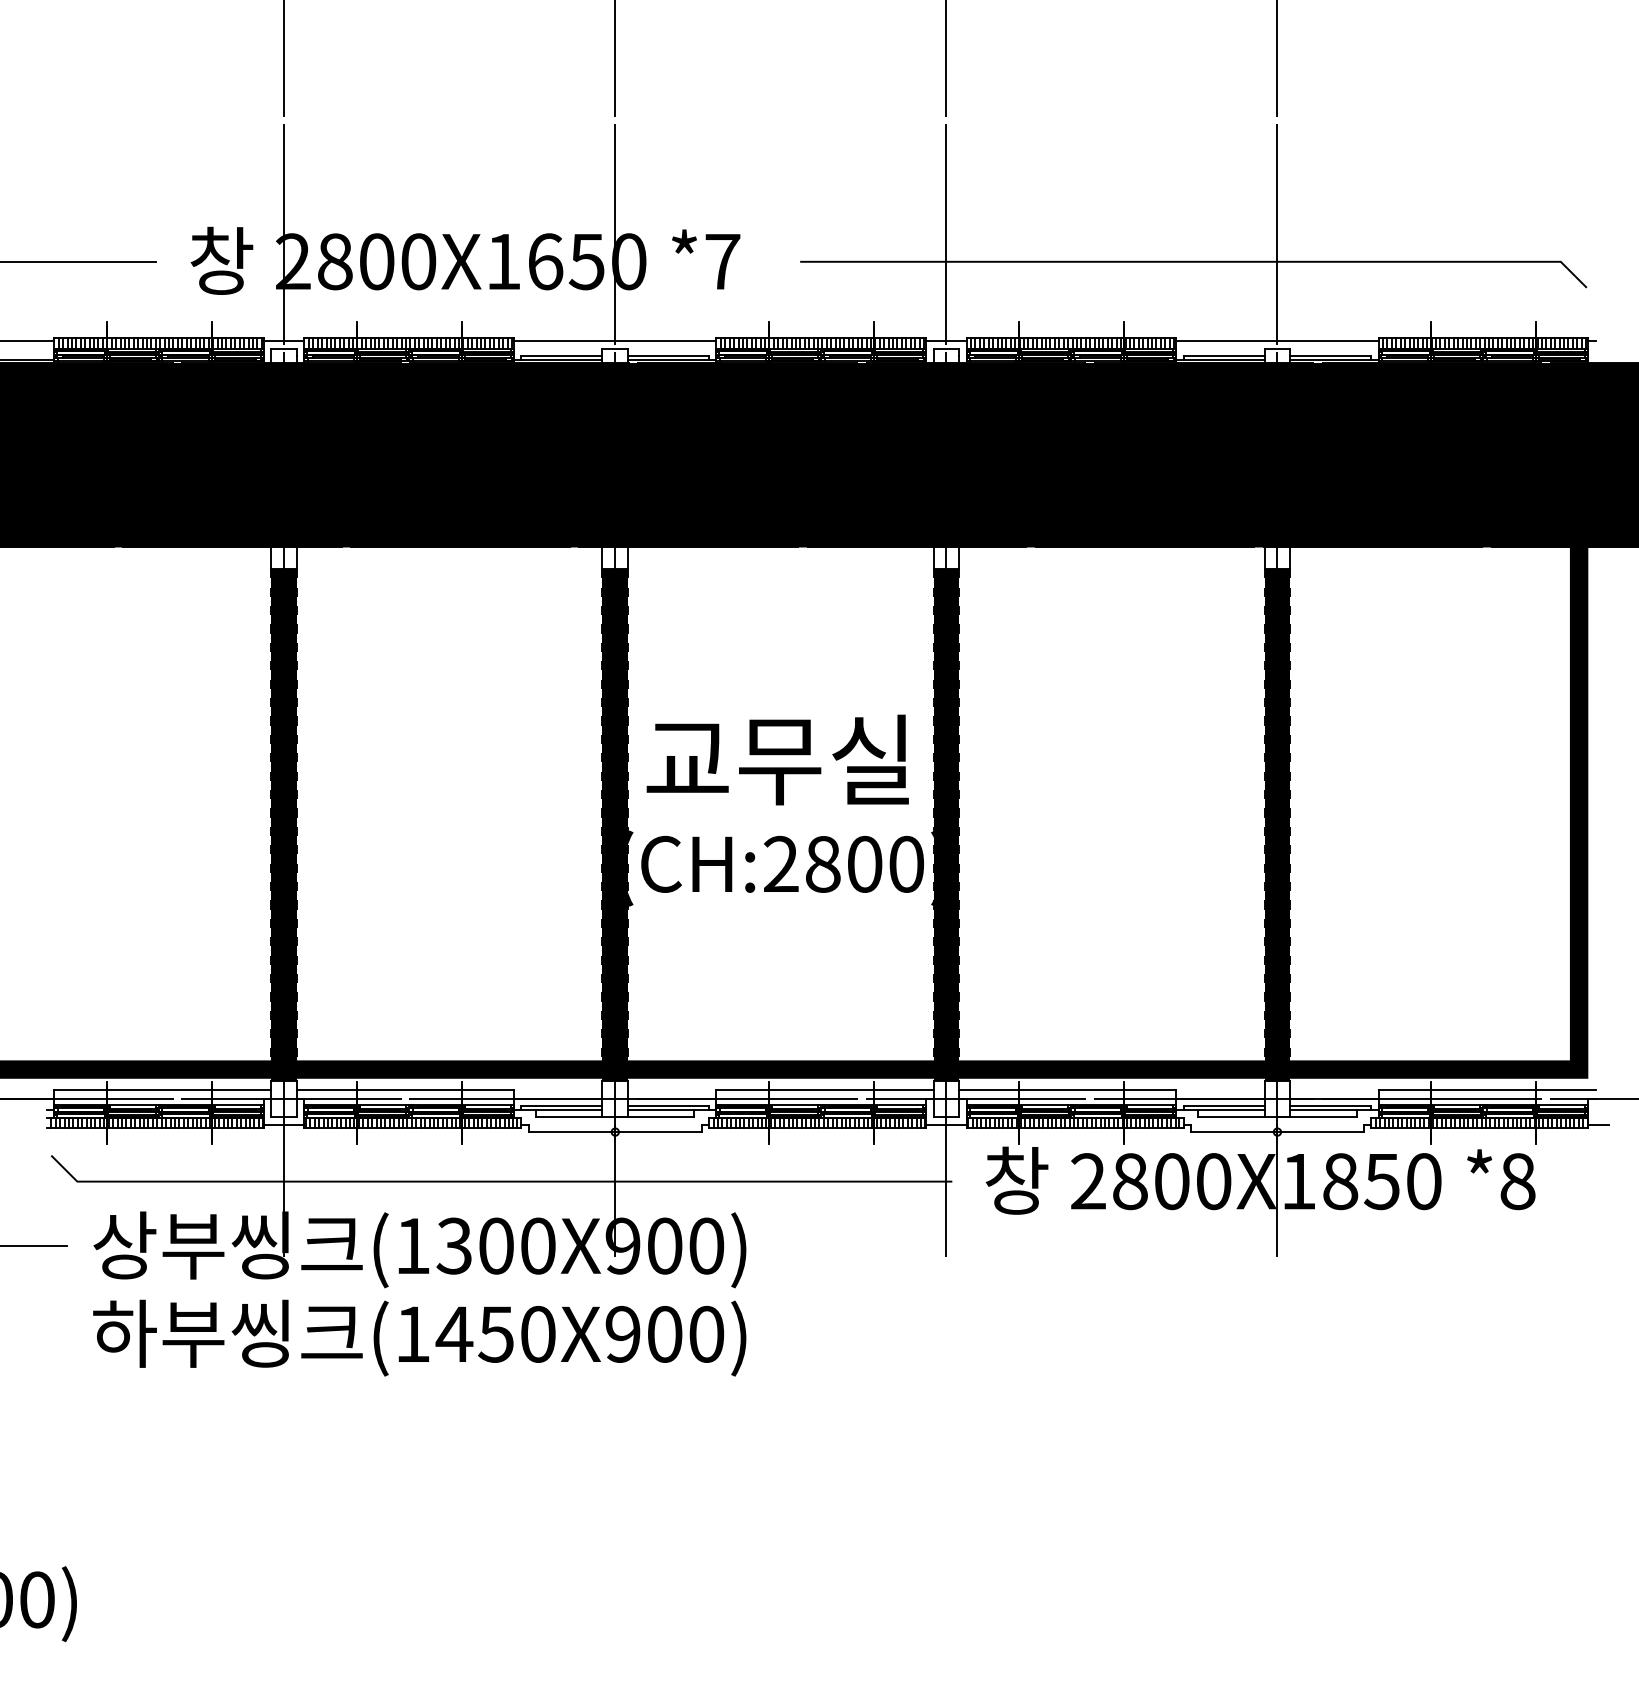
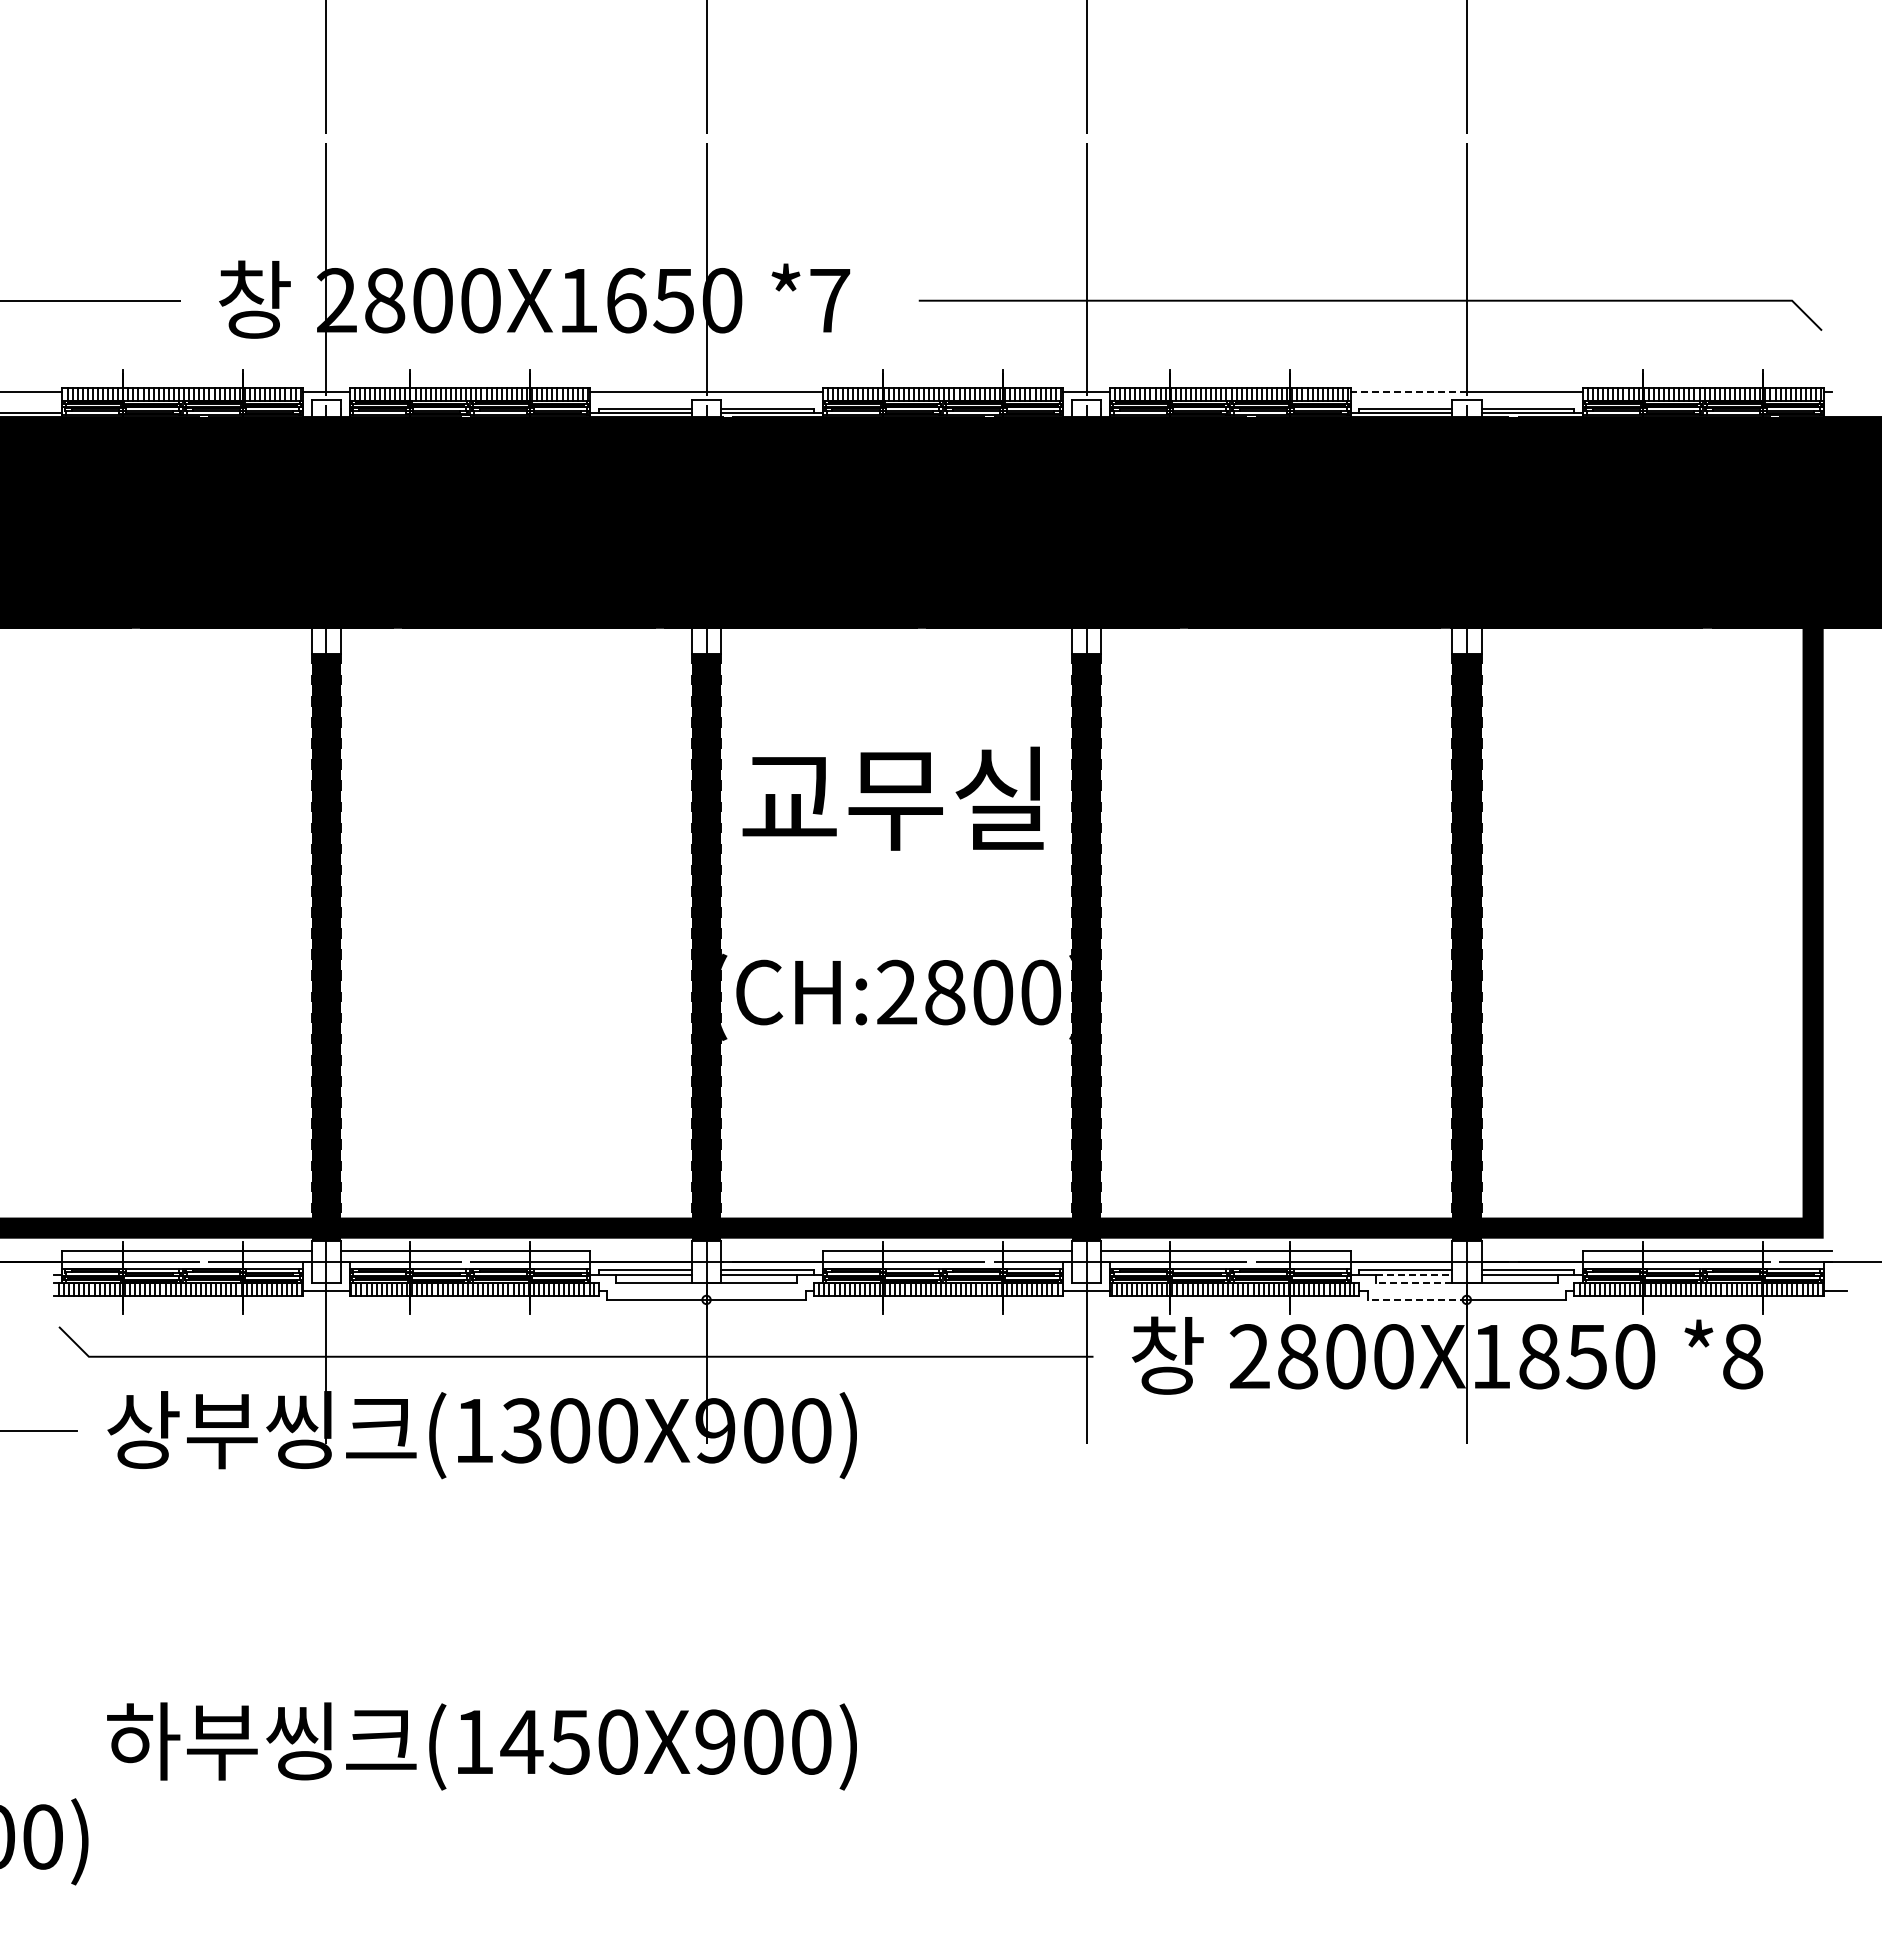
line: (1226, 340) -> (1408, 391), solid -> dashed
text: (777, 759) -> (892, 798), moved
line: (1231, 1109) -> (1414, 1274), solid -> dashed
line: (1231, 1117) -> (1413, 1283), solid -> dashed
line: (1234, 1131) -> (1417, 1299), solid -> dashed
text: (419, 1338) -> (481, 1746), moved

